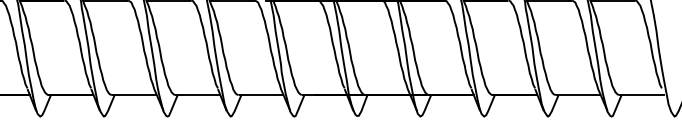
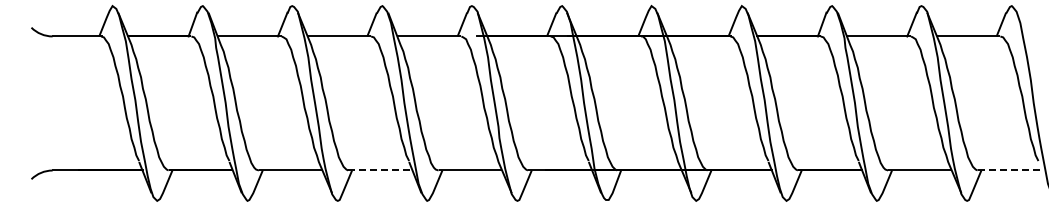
line: (198, 95) -> (381, 170), solid -> dashed
line: (642, 95) -> (1010, 170), solid -> dashed

